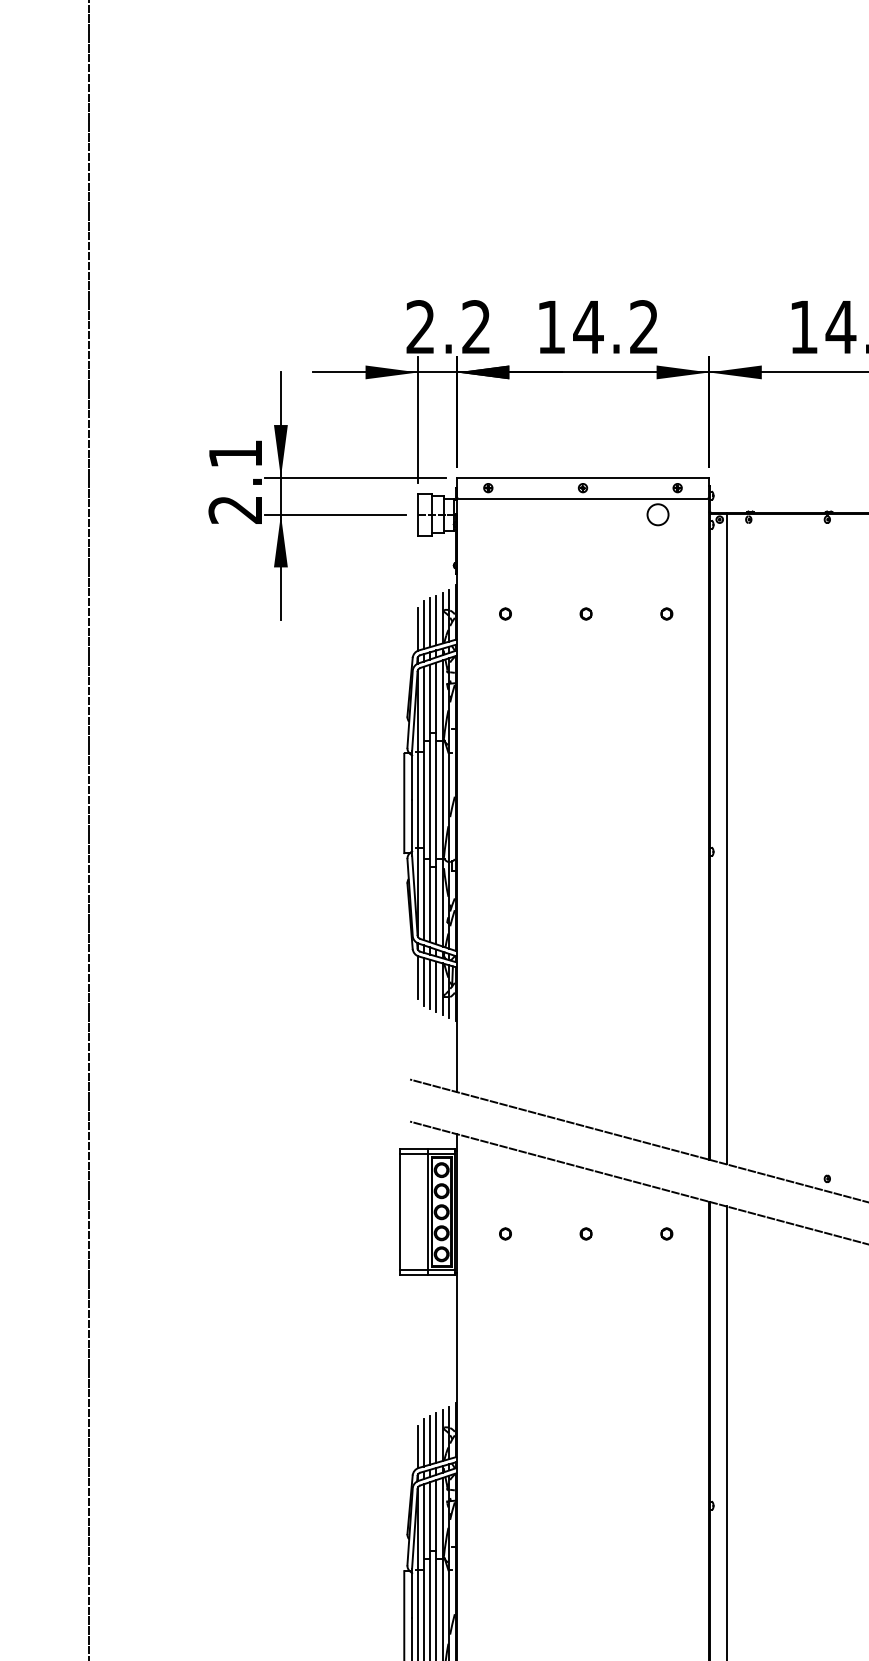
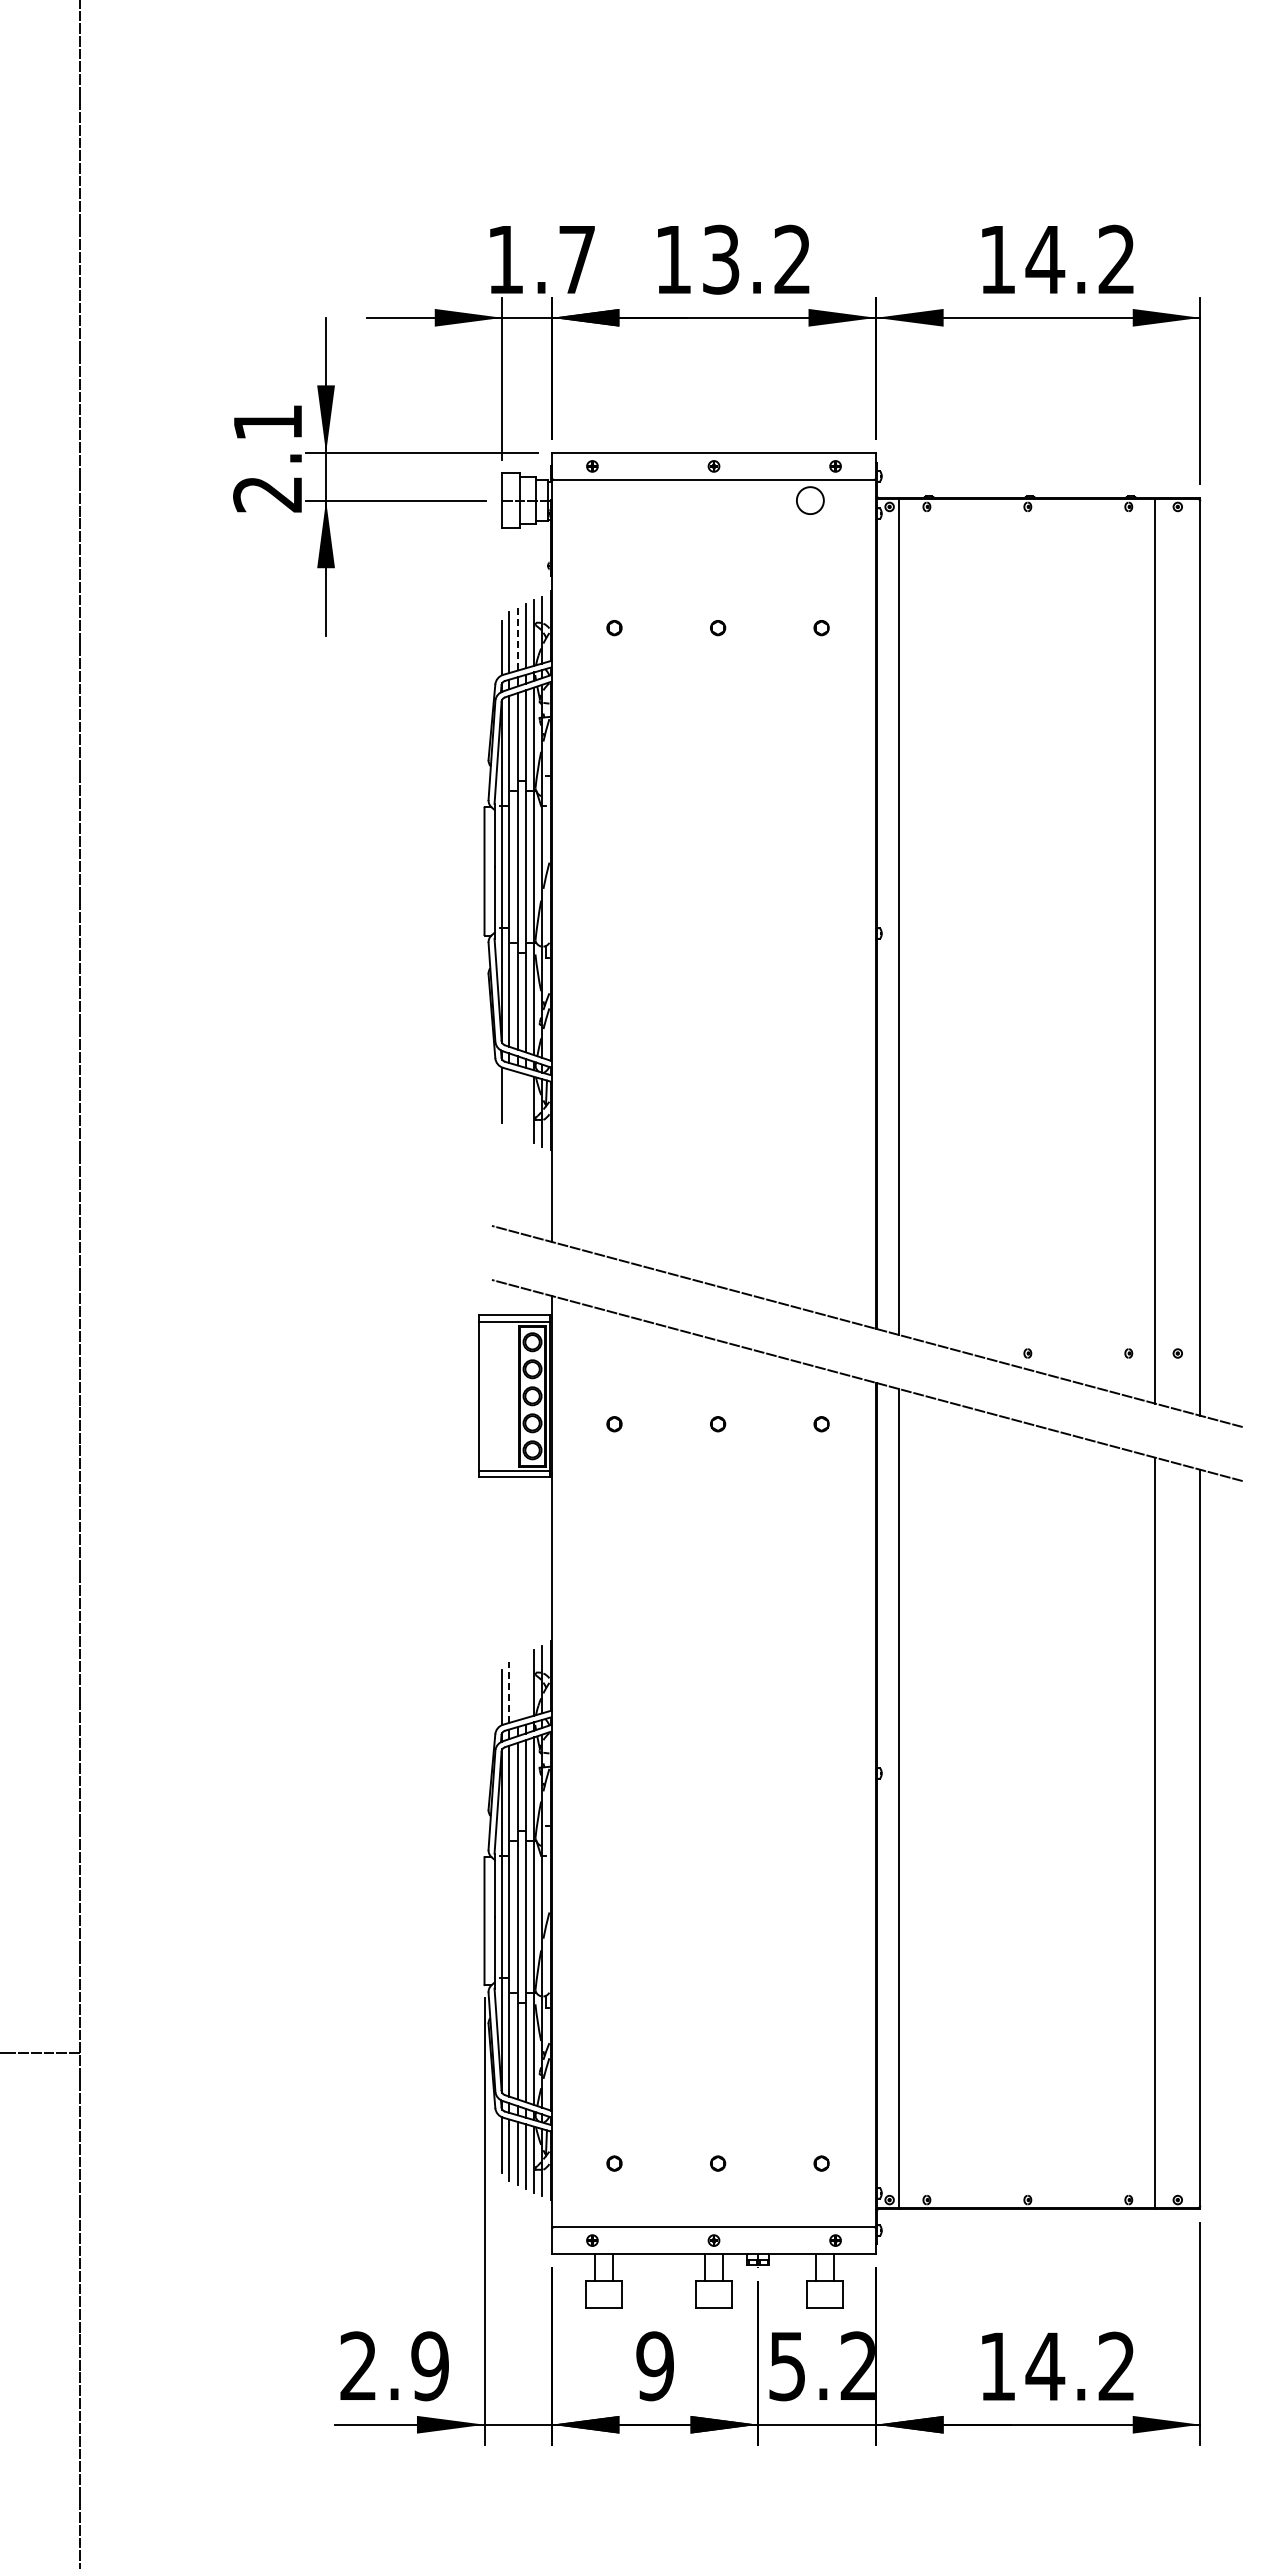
text: (447, 326) -> (540, 258), 2.2 -> 1.7
text: (588, 327) -> (720, 259), 14.2 -> 13.2
line: (429, 622) -> (517, 639), solid -> dashed
line: (423, 981) -> (509, 1100), removed
line: (429, 984) -> (517, 1103), removed
line: (436, 986) -> (525, 1106), removed
line: (427, 1212) -> (514, 1396), removed
line: (436, 1438) -> (525, 1686), removed
line: (429, 1439) -> (517, 1688), removed
line: (423, 1442) -> (509, 1692), solid -> dashed

